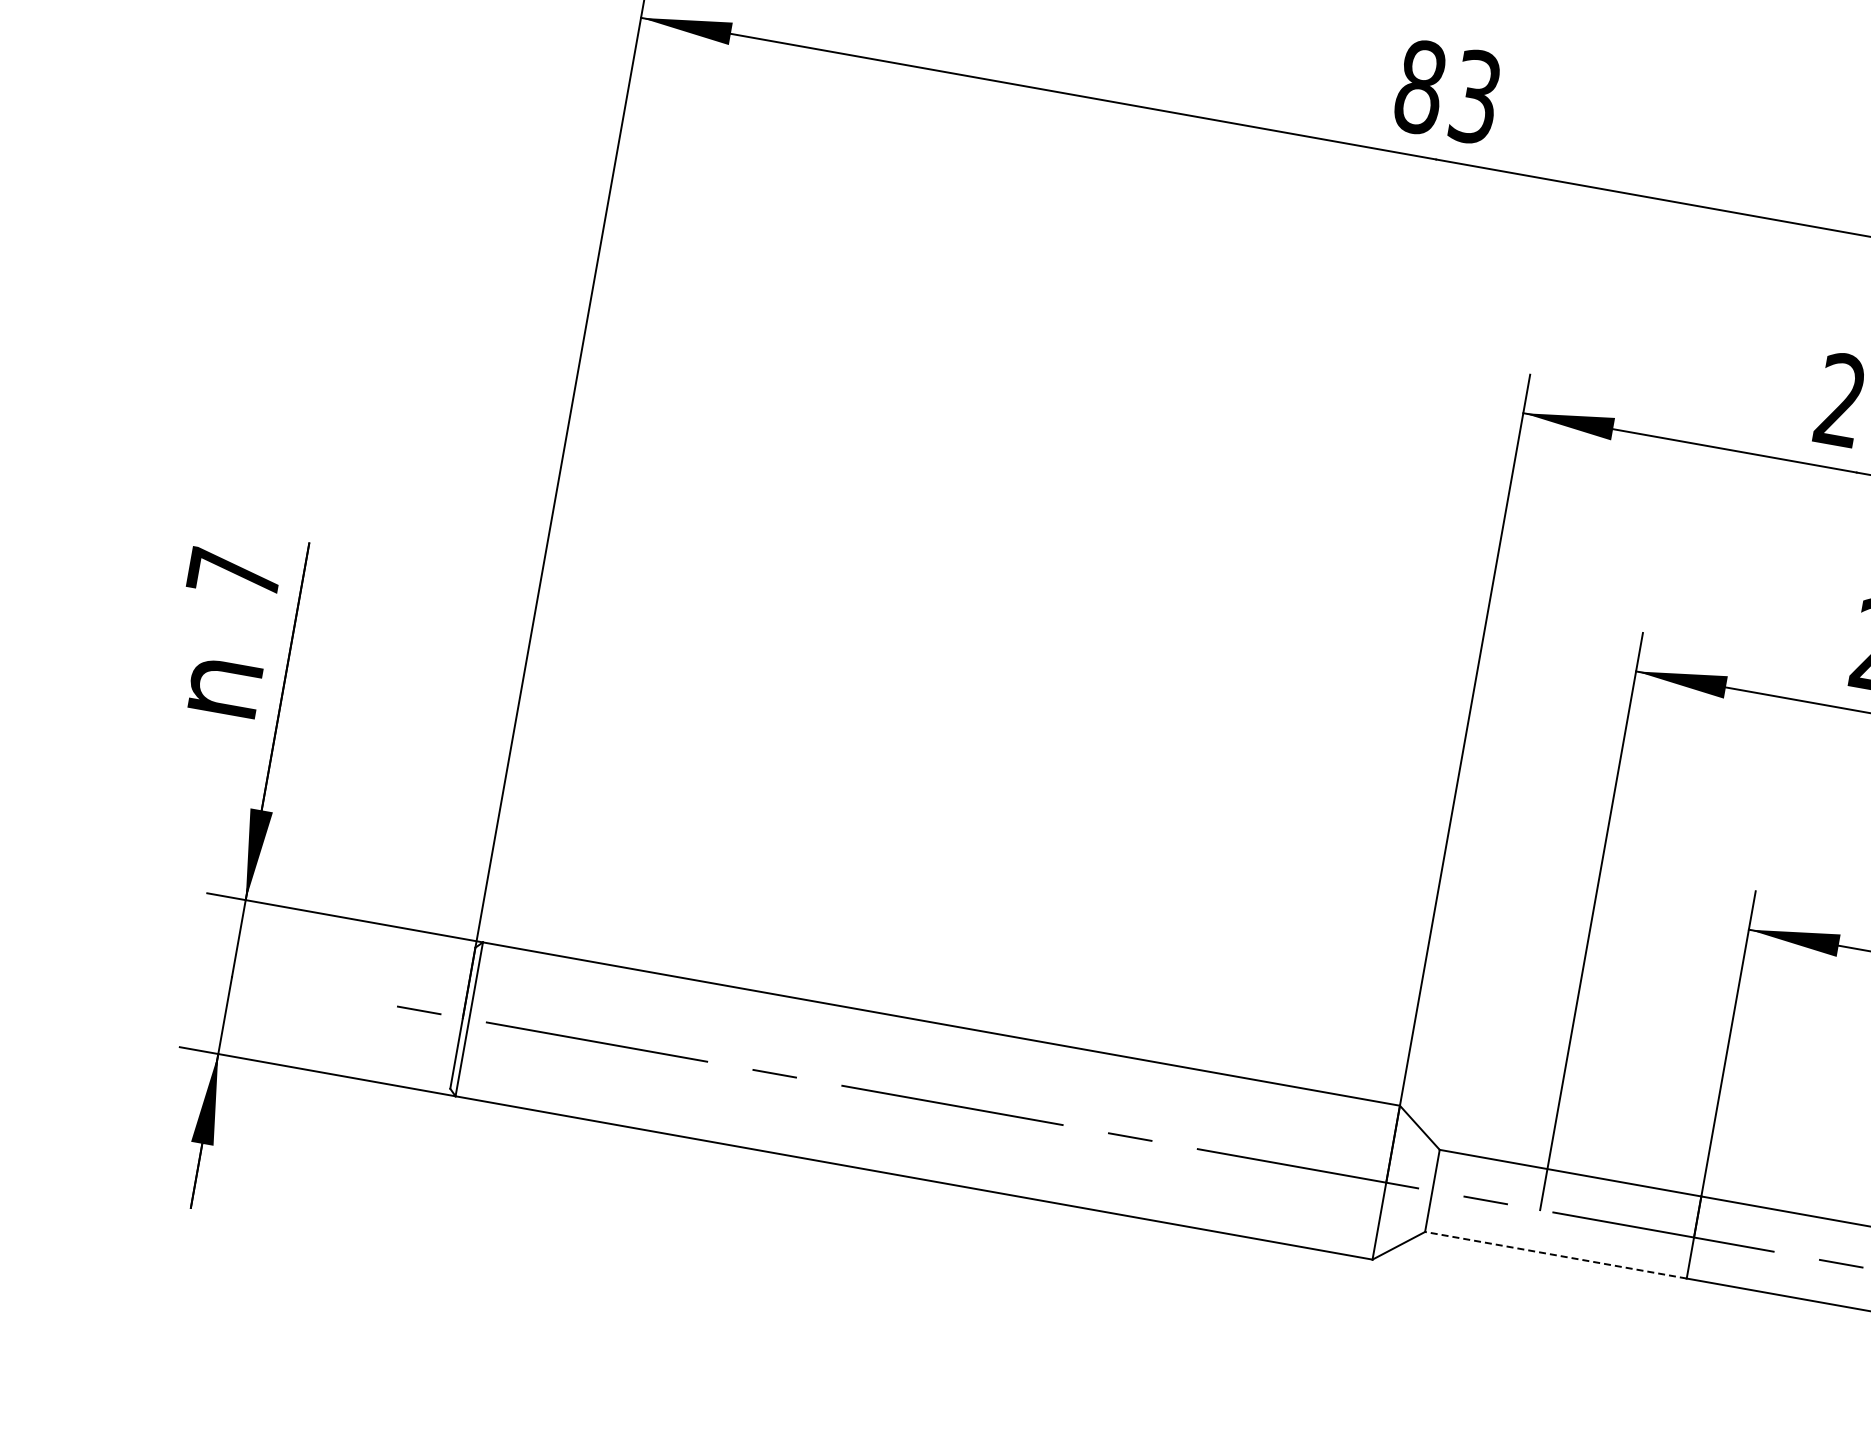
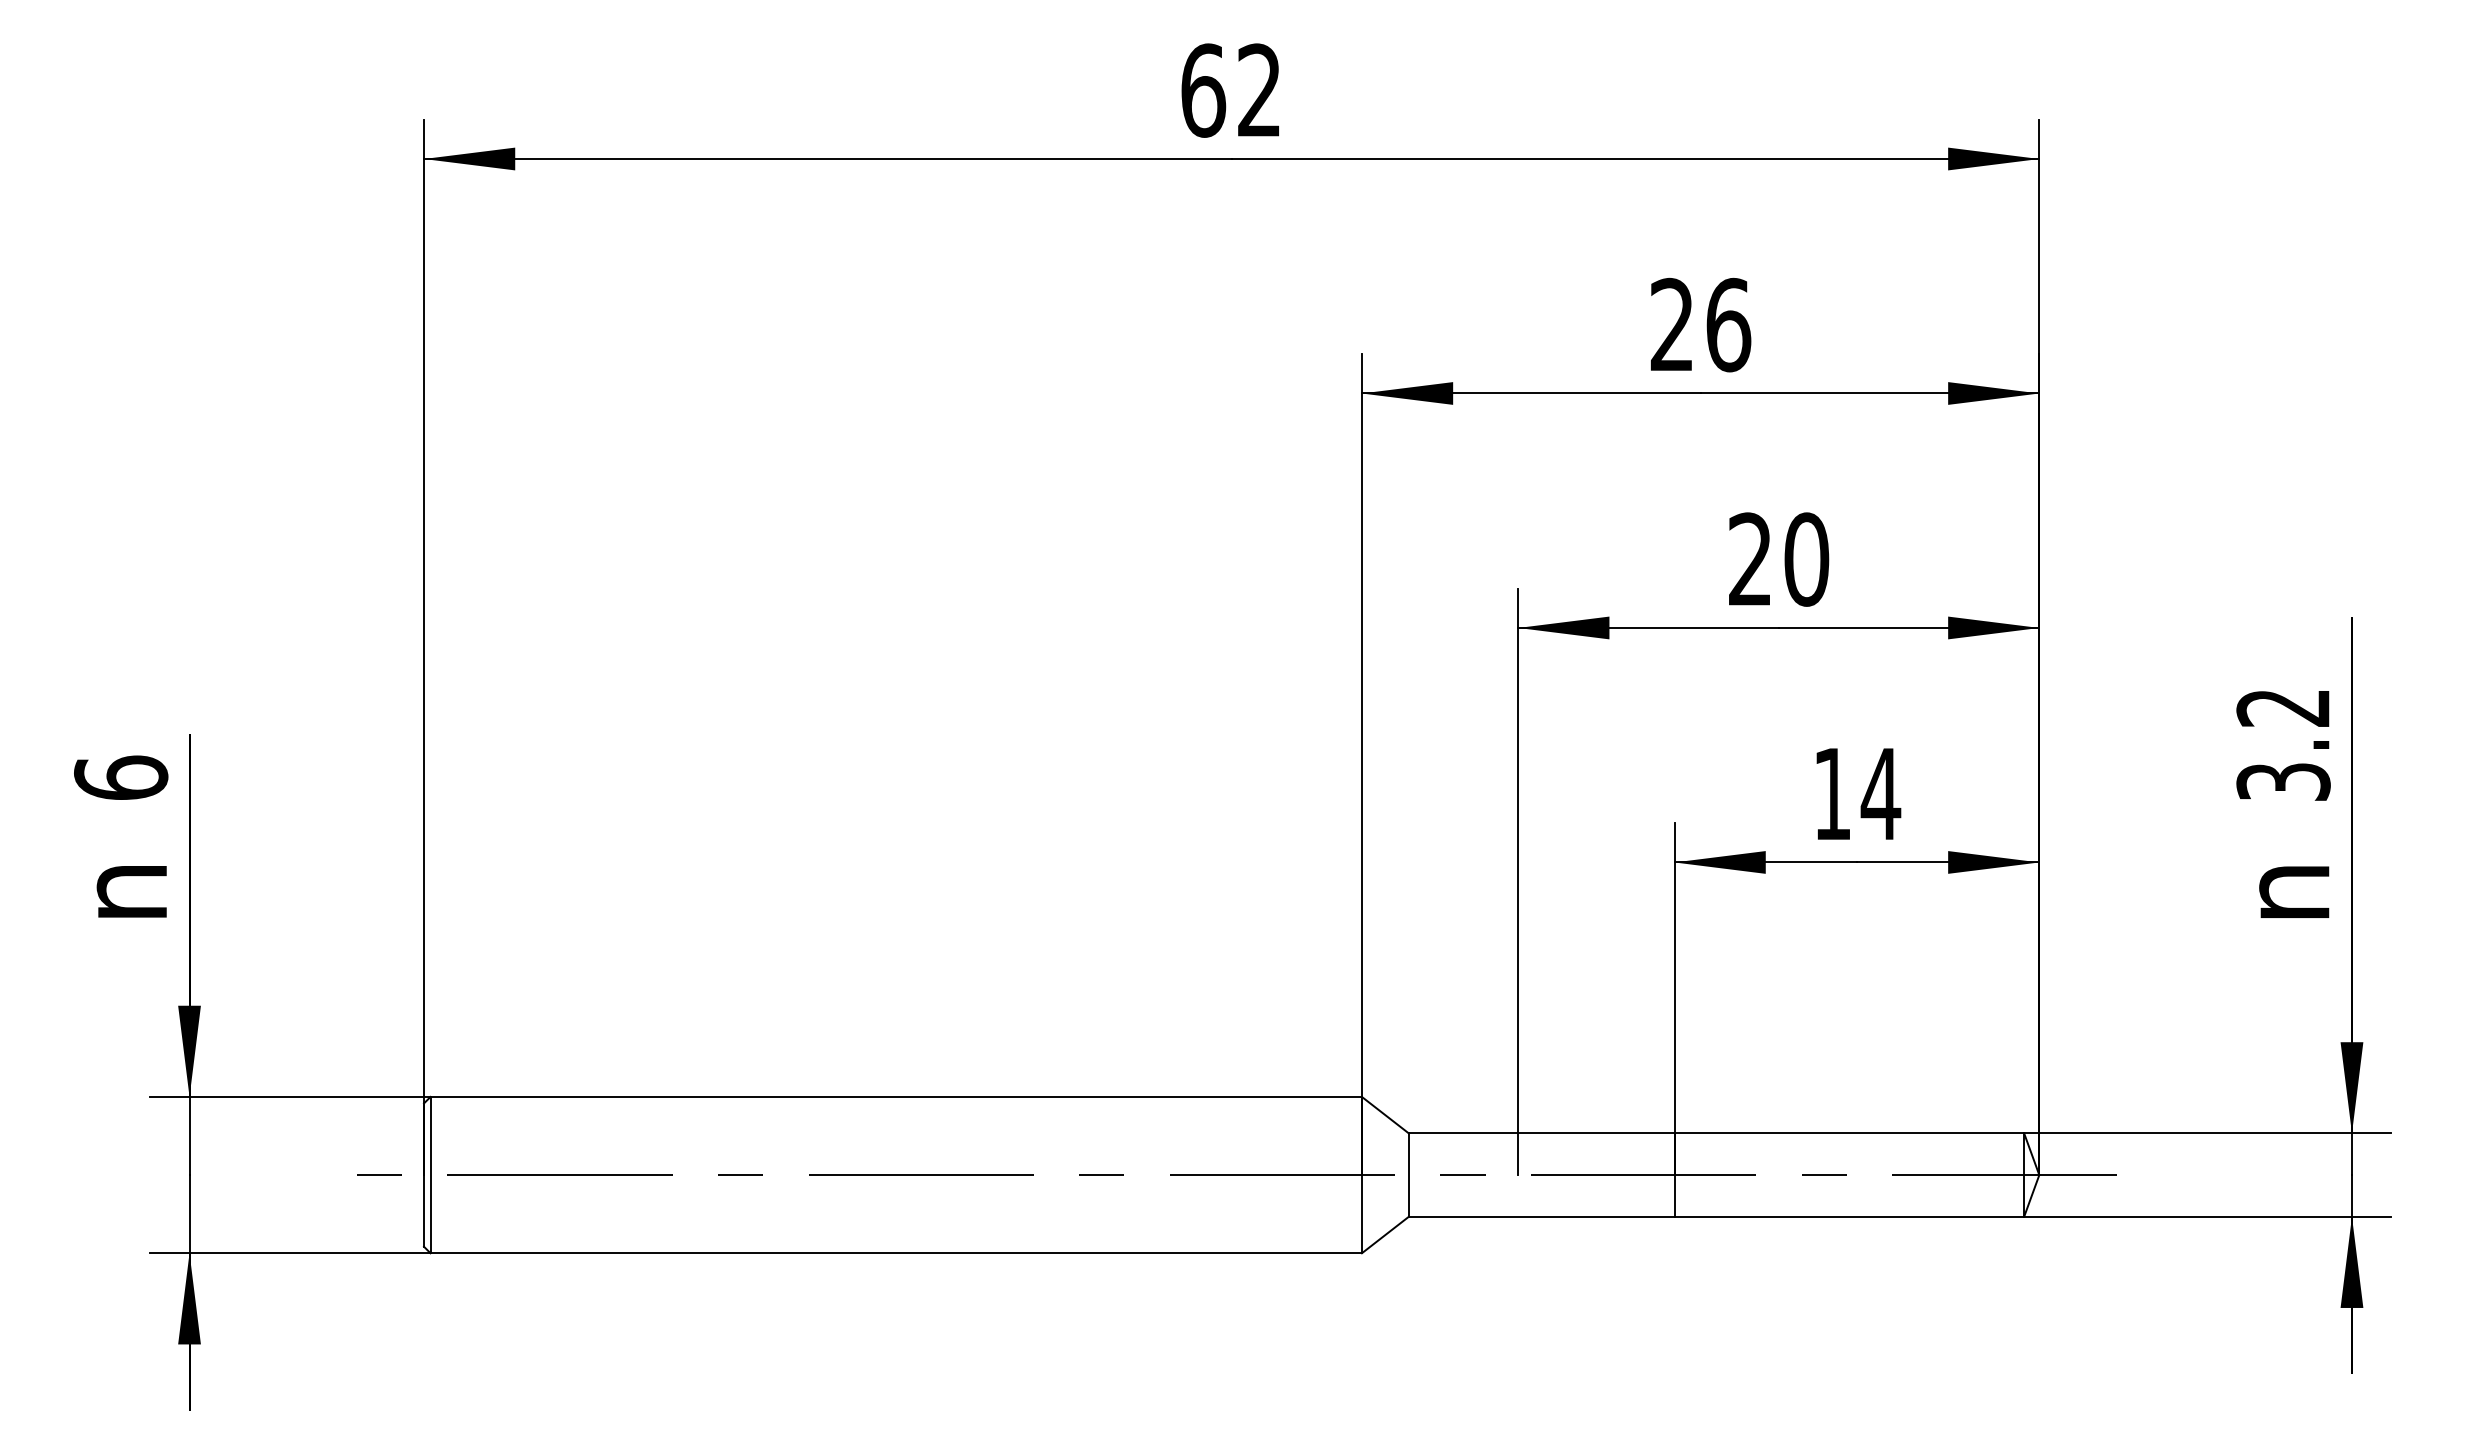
text: (1447, 91) -> (1230, 90), 83 -> 62
text: (234, 573) -> (121, 777), 7 -> 6
line: (1555, 1254) -> (1541, 1216), dashed -> solid

